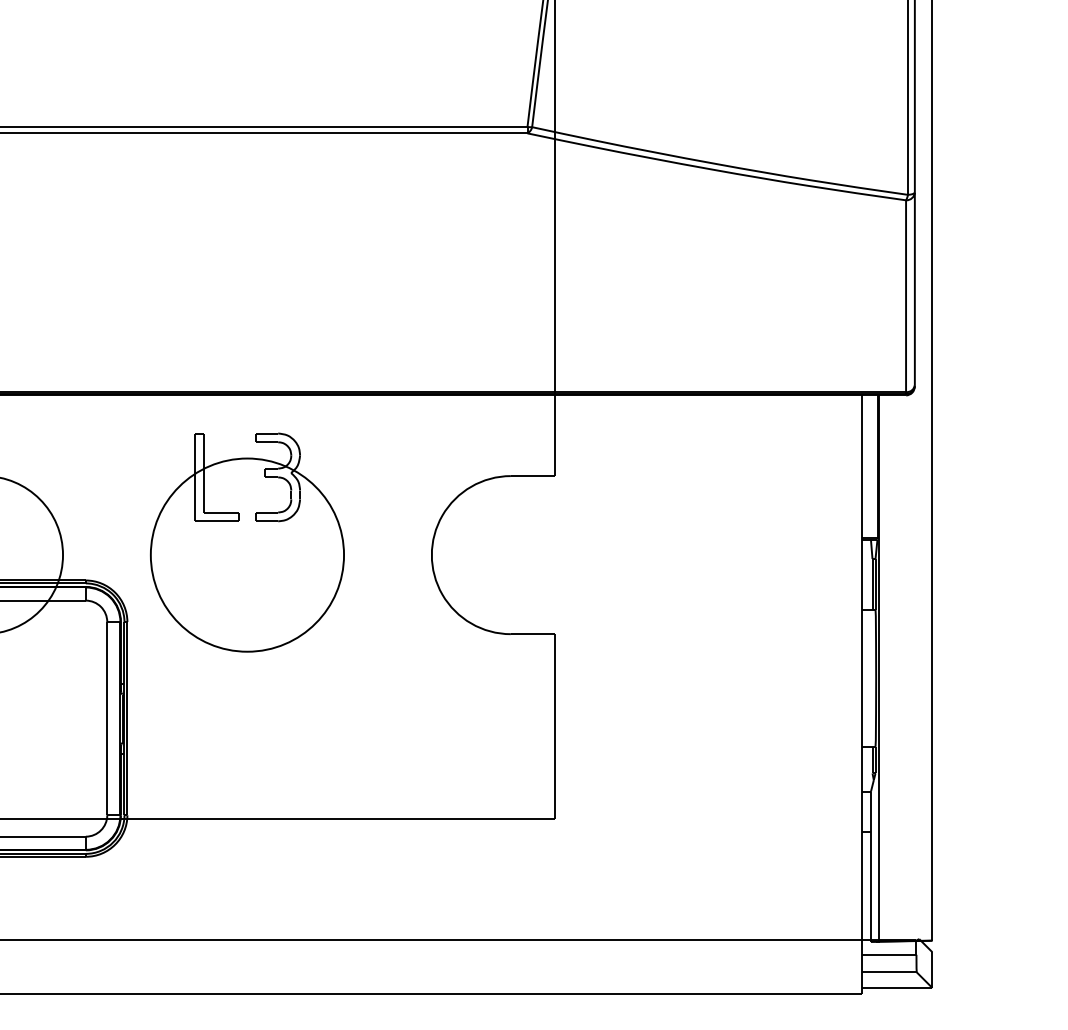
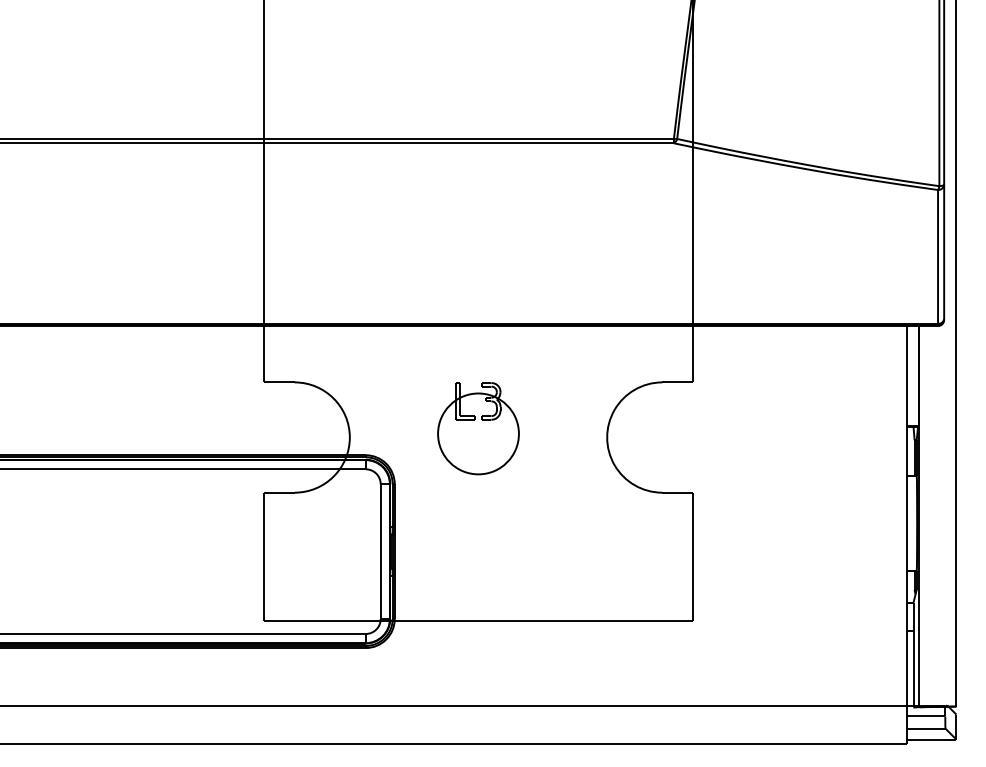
part: (247, 542) -> (478, 428), size x0.6

